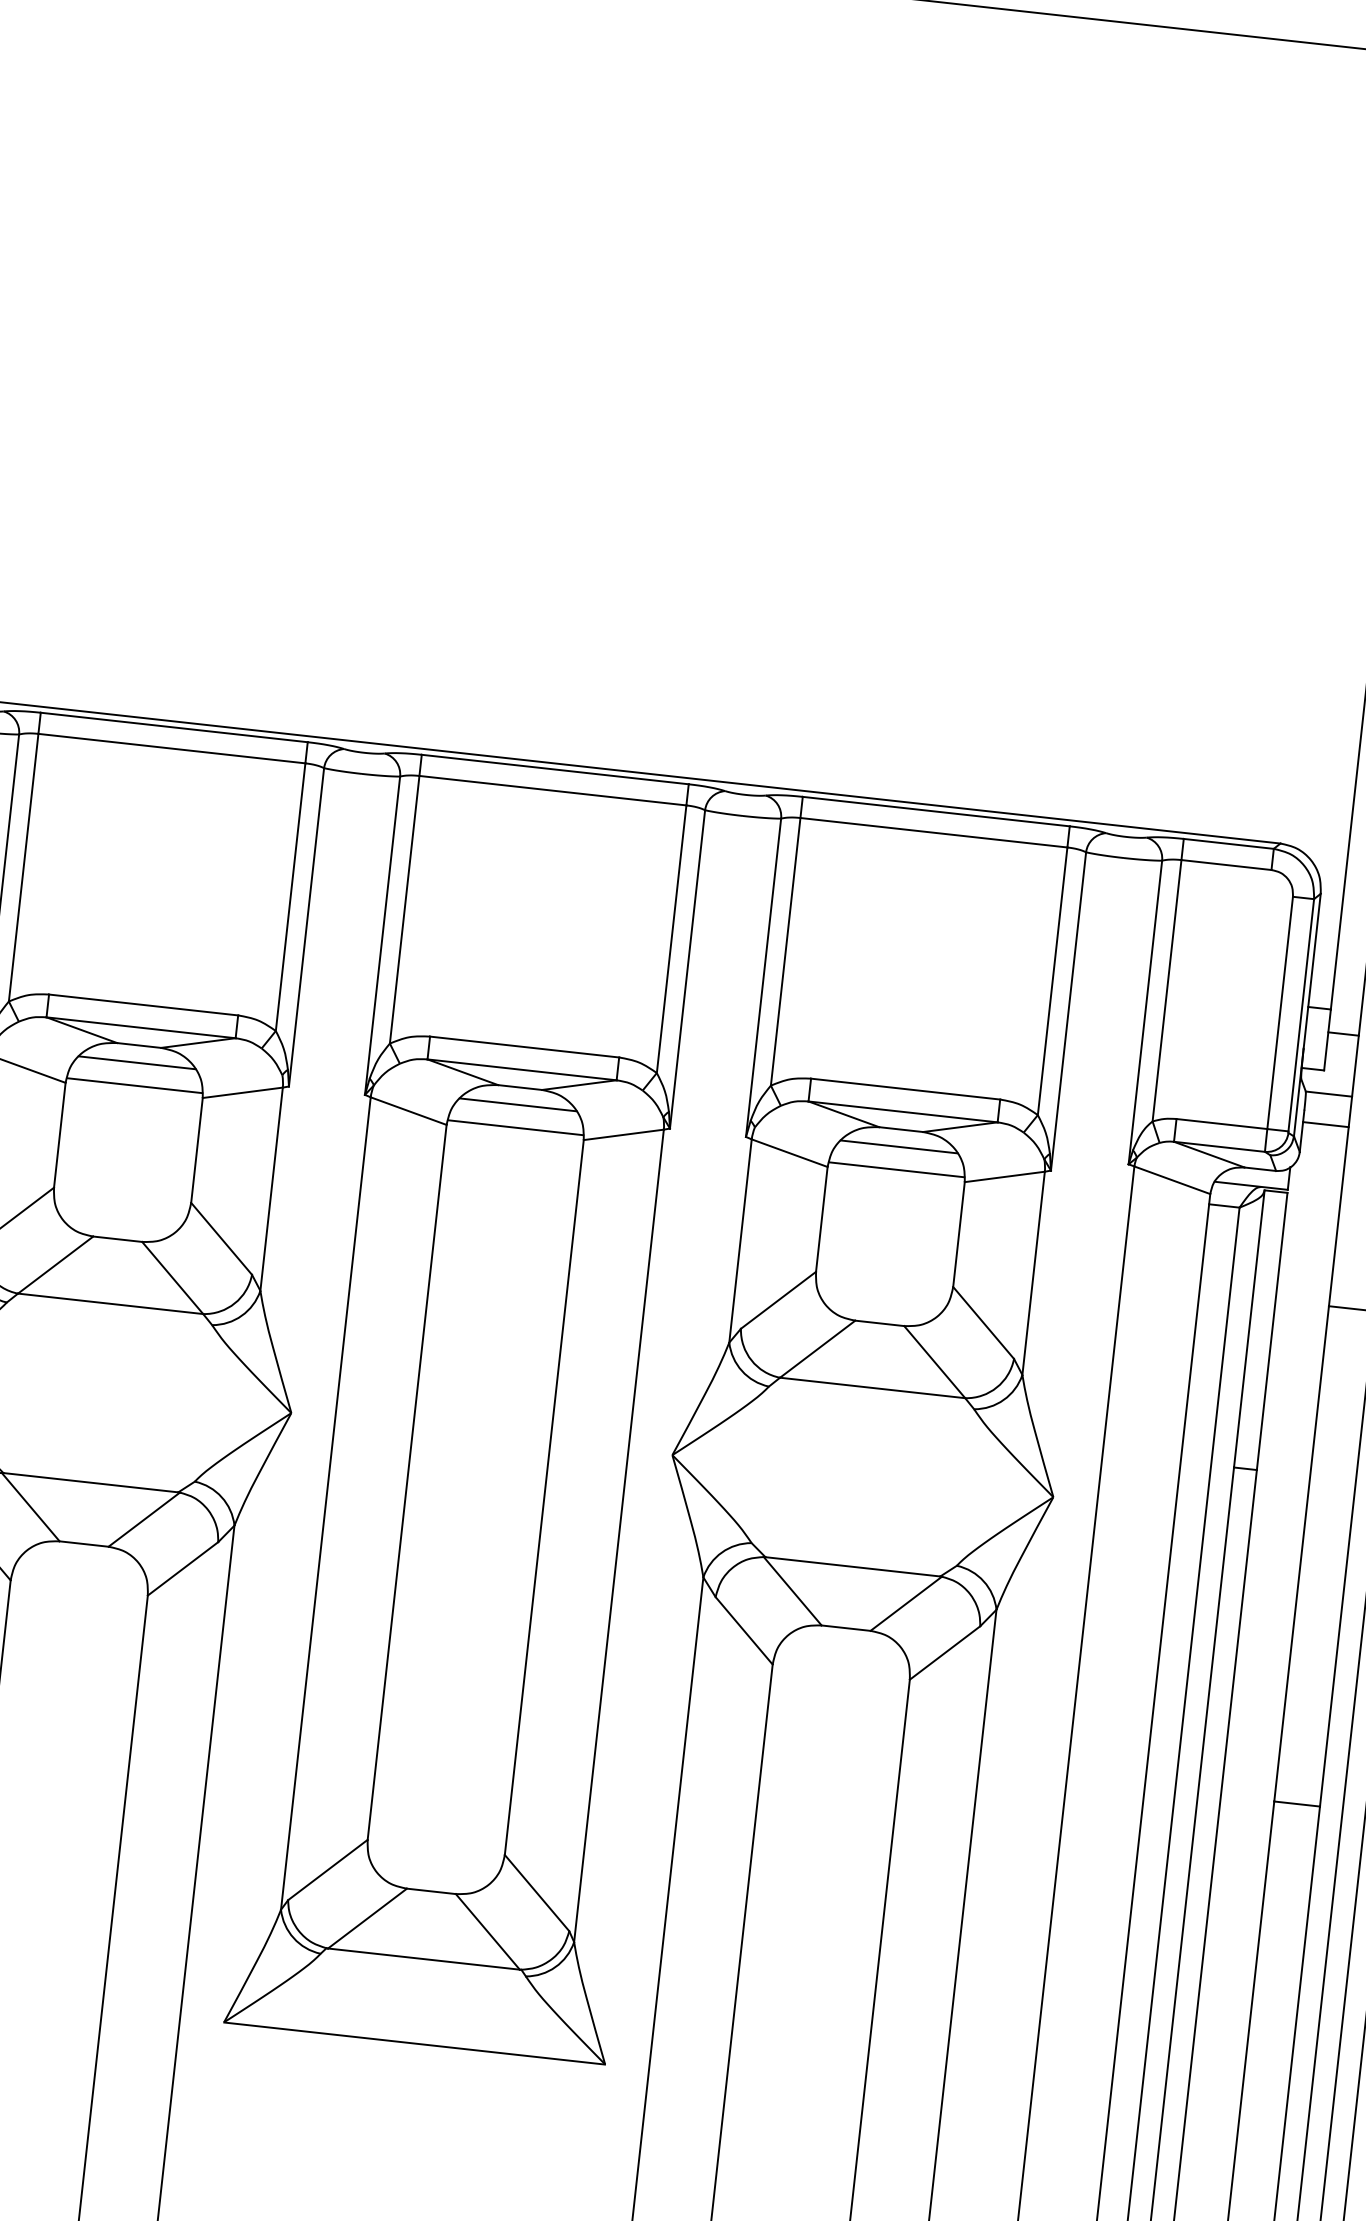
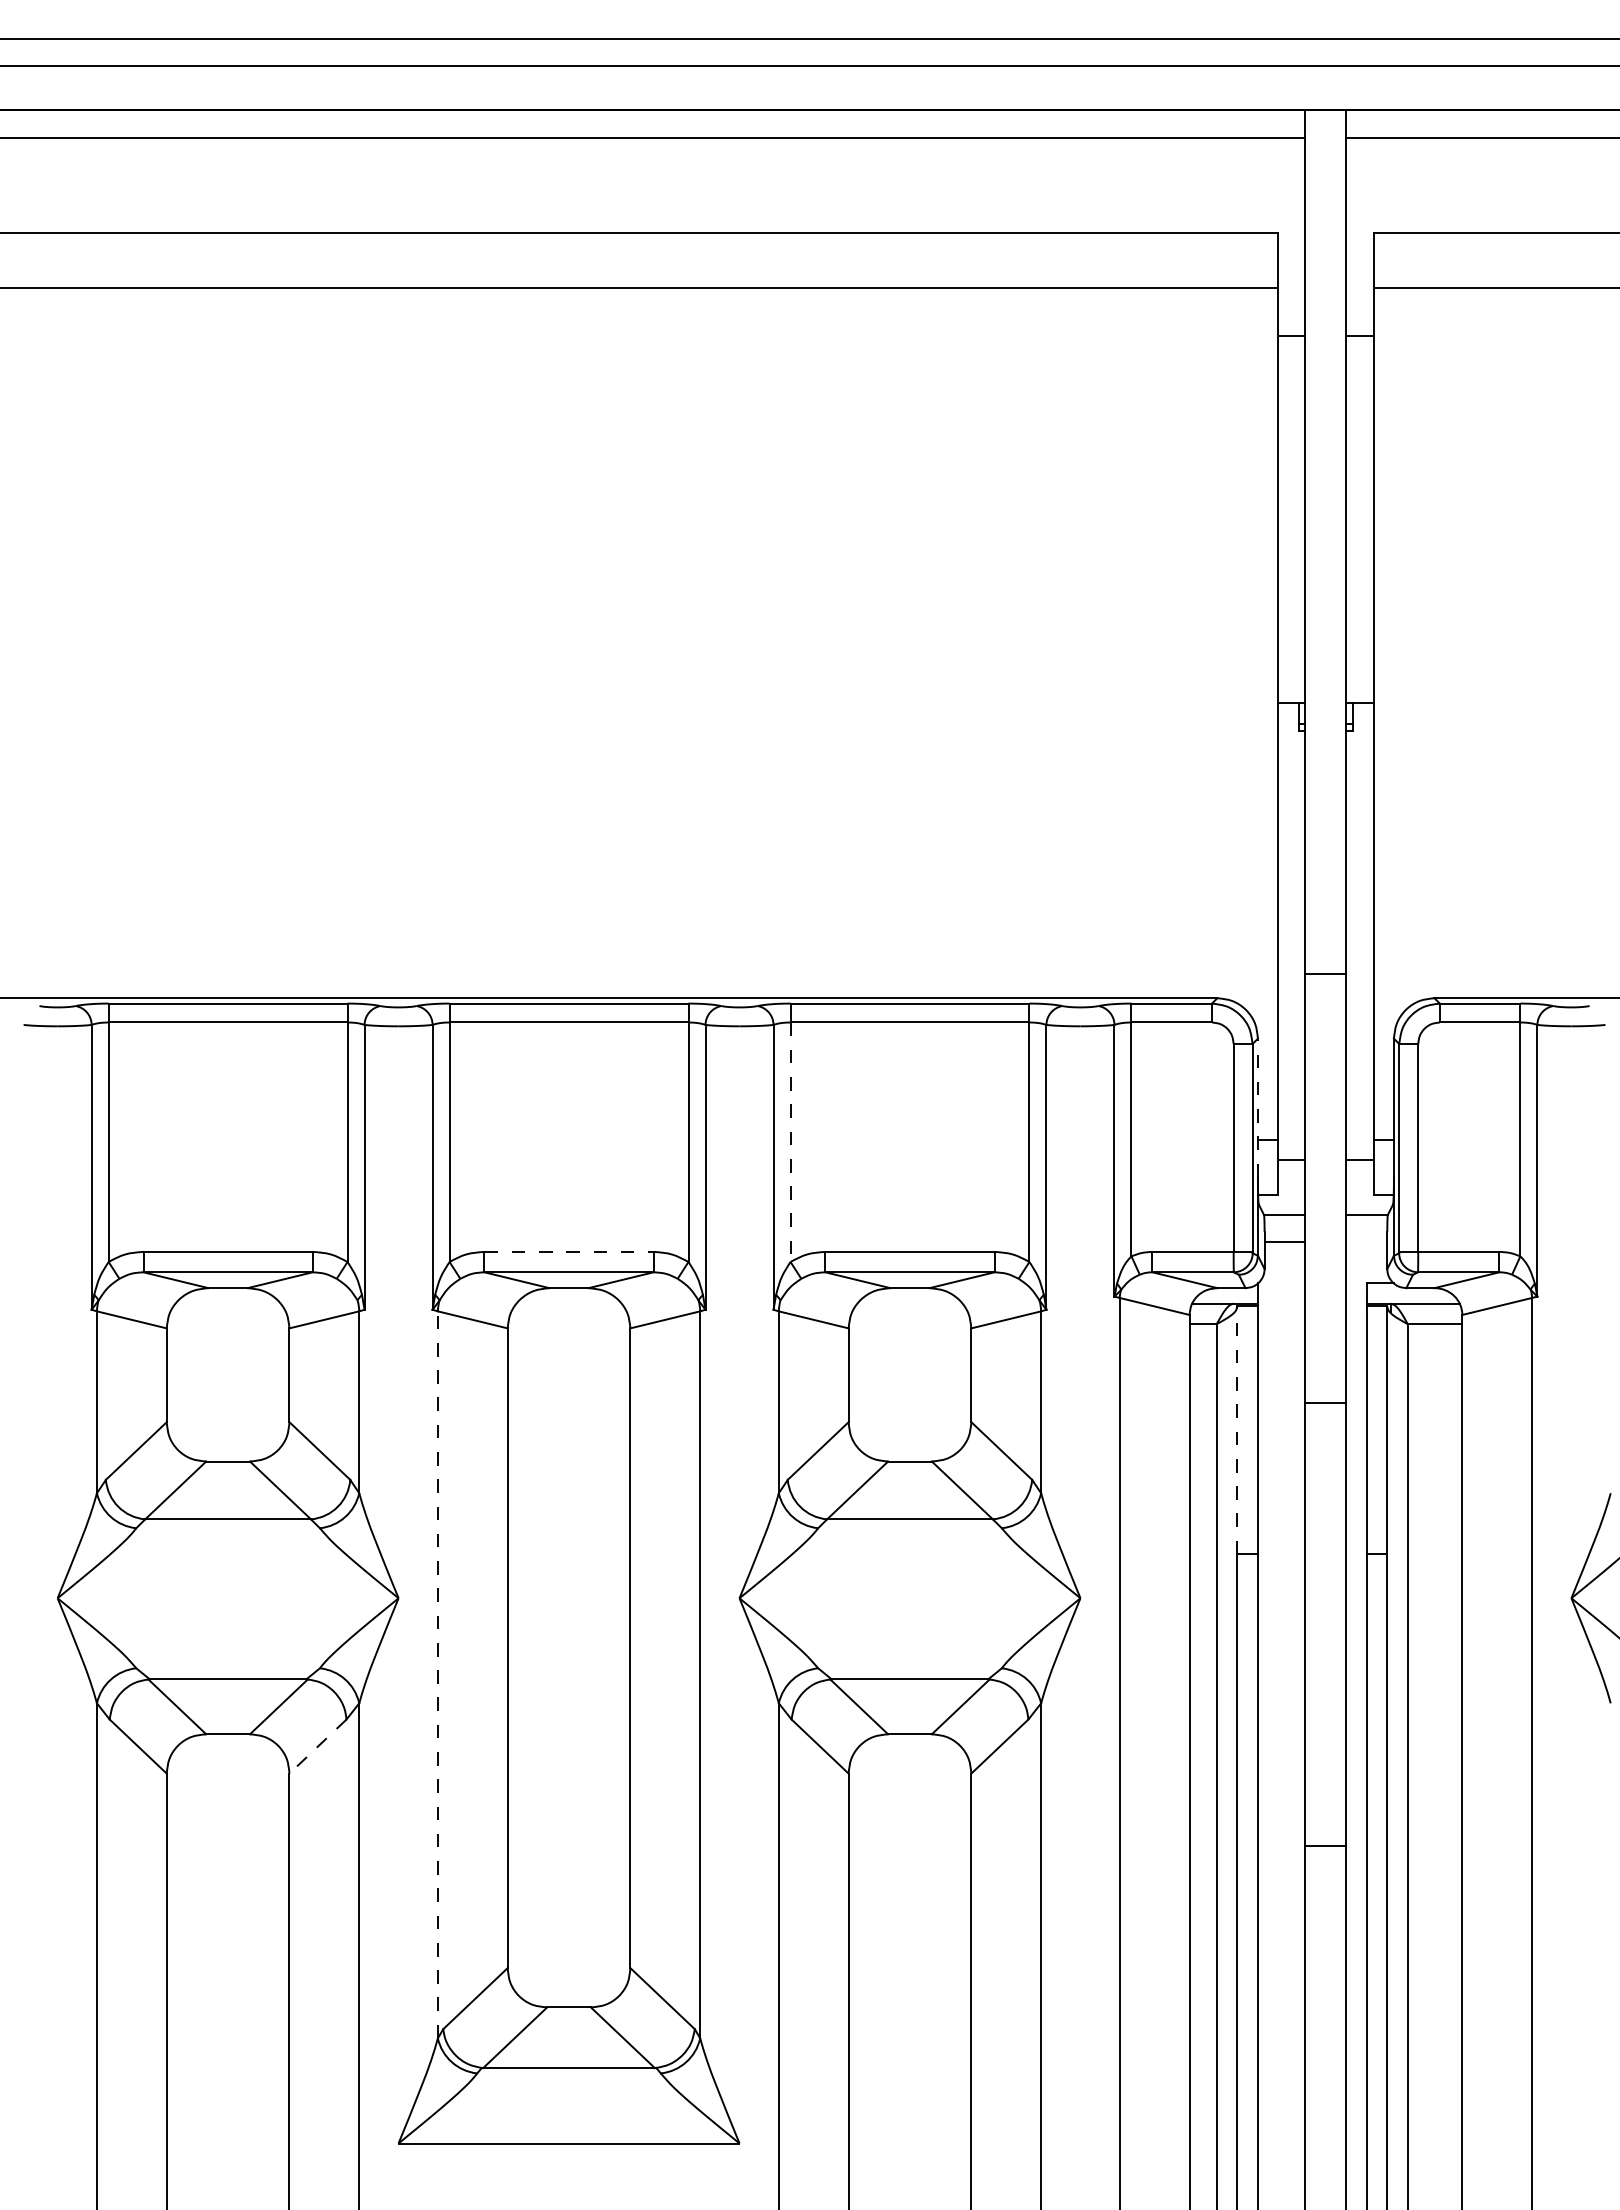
line: (785, 952) -> (790, 1142), solid -> dashed
line: (1311, 970) -> (1257, 1107), solid -> dashed
line: (525, 1046) -> (569, 1251), solid -> dashed
line: (136, 1062) -> (227, 1303), removed
line: (133, 1086) -> (227, 1324), removed
line: (517, 1104) -> (568, 1303), removed
line: (515, 1128) -> (568, 1324), removed
line: (898, 1146) -> (909, 1303), removed
line: (896, 1170) -> (909, 1324), removed
line: (1249, 1327) -> (1237, 1429), solid -> dashed
line: (325, 1503) -> (437, 1674), solid -> dashed
line: (182, 1568) -> (317, 1746), solid -> dashed

